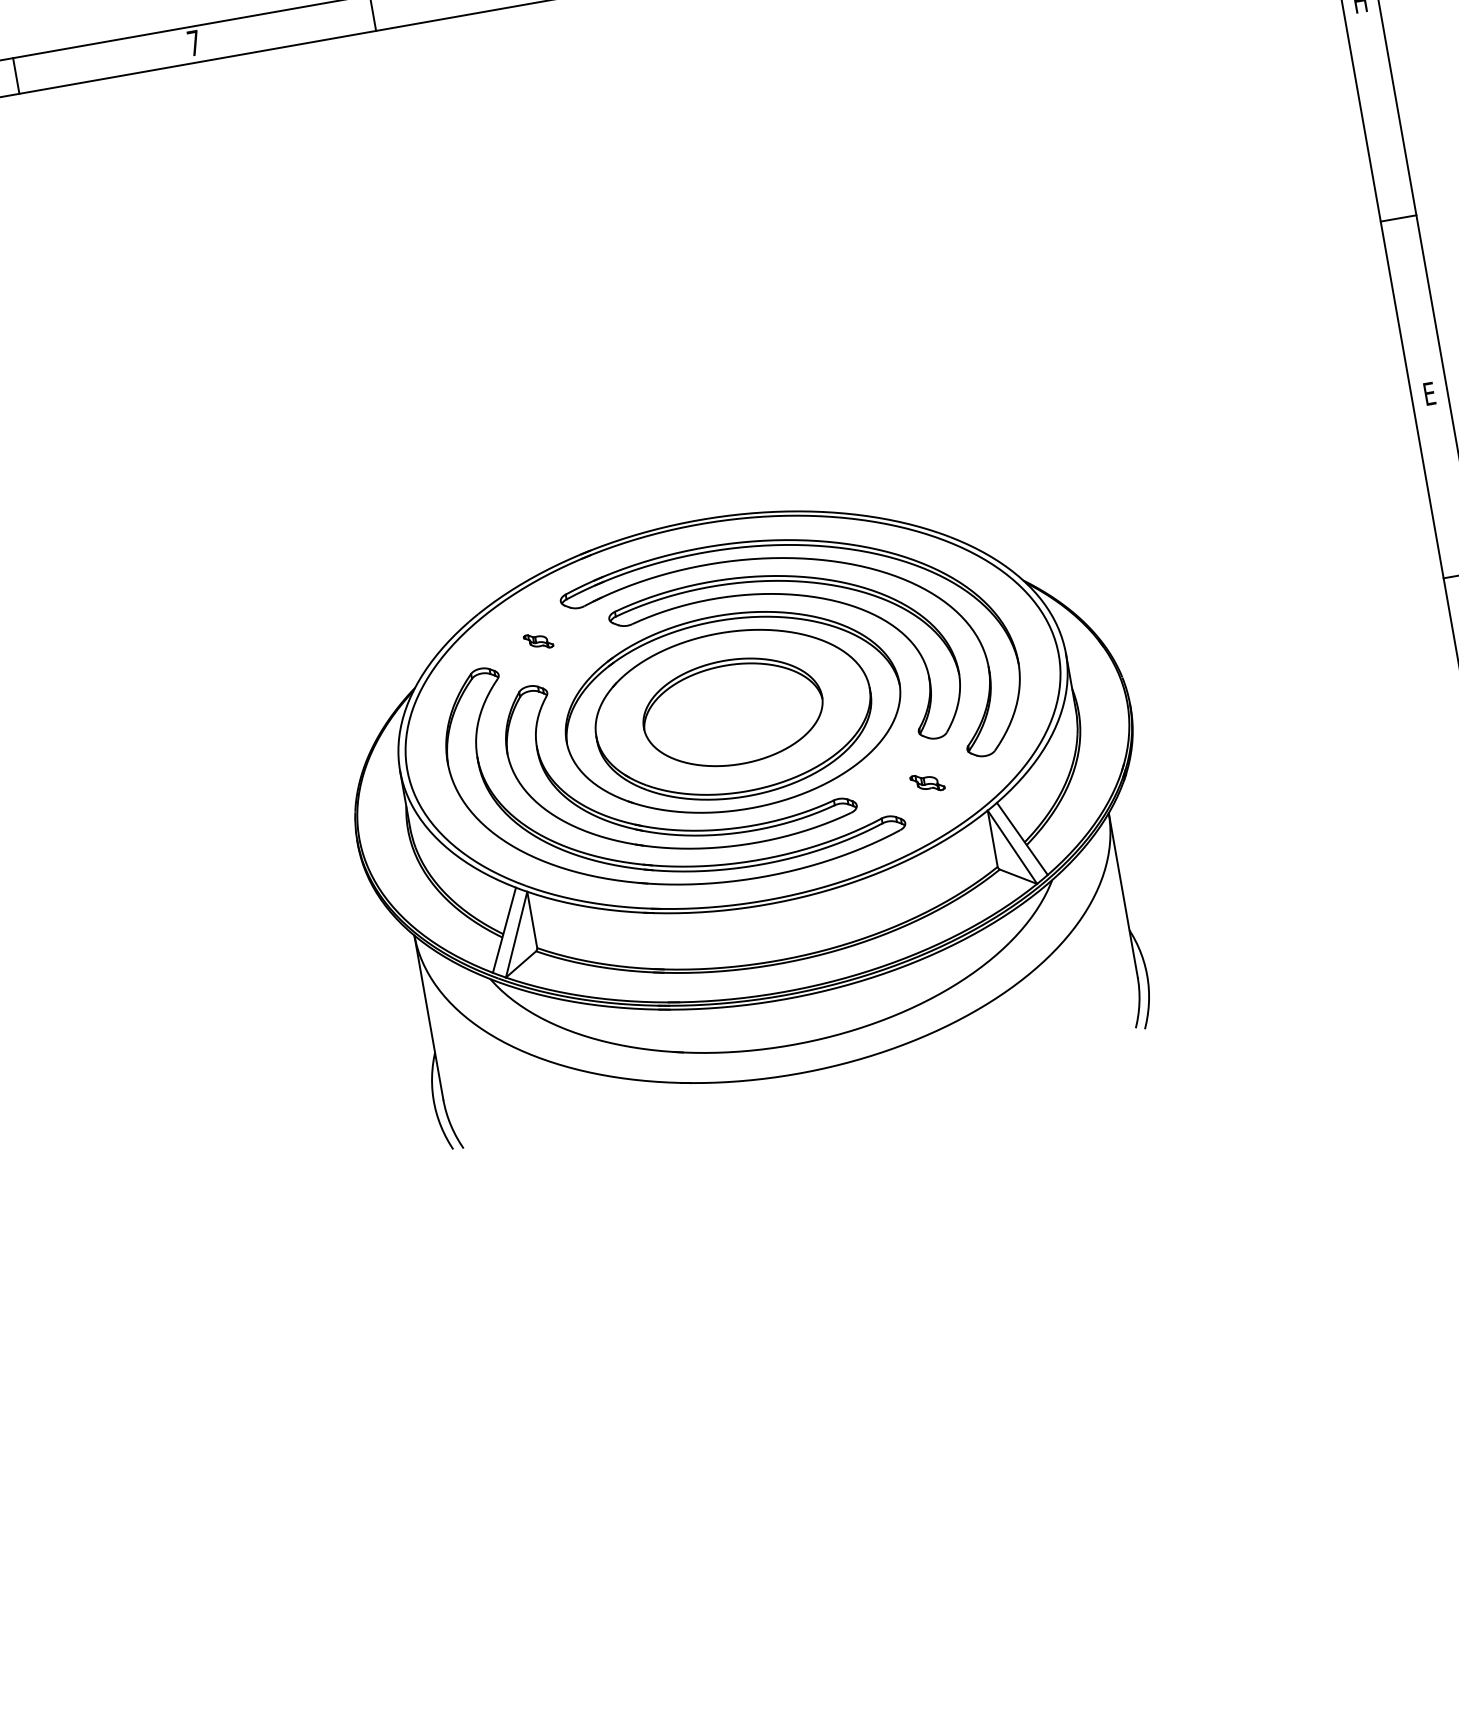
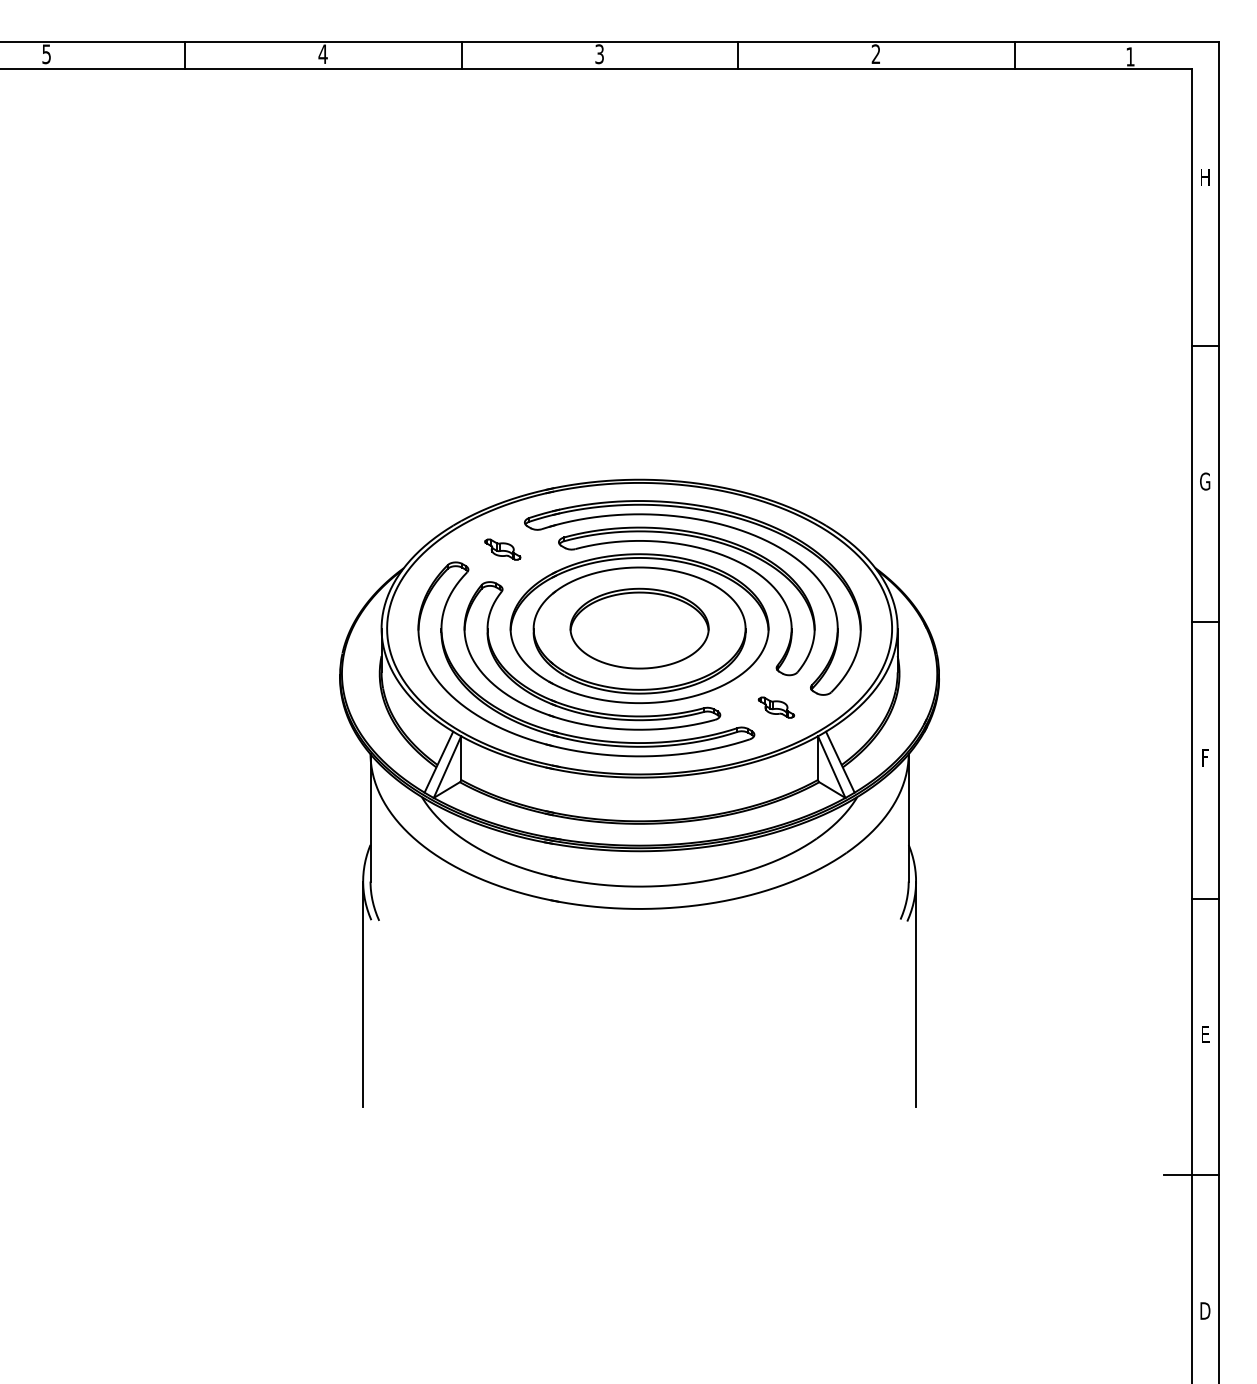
text: (193, 42) -> (322, 53), 7 -> 4
text: (1429, 393) -> (1205, 481), E -> G
part: (538, 641) -> (502, 549), size x1.67
part: (927, 782) -> (776, 707), size x1.43
line: (1173, 1121) -> (916, 994), added
line: (460, 1247) -> (363, 994), added

